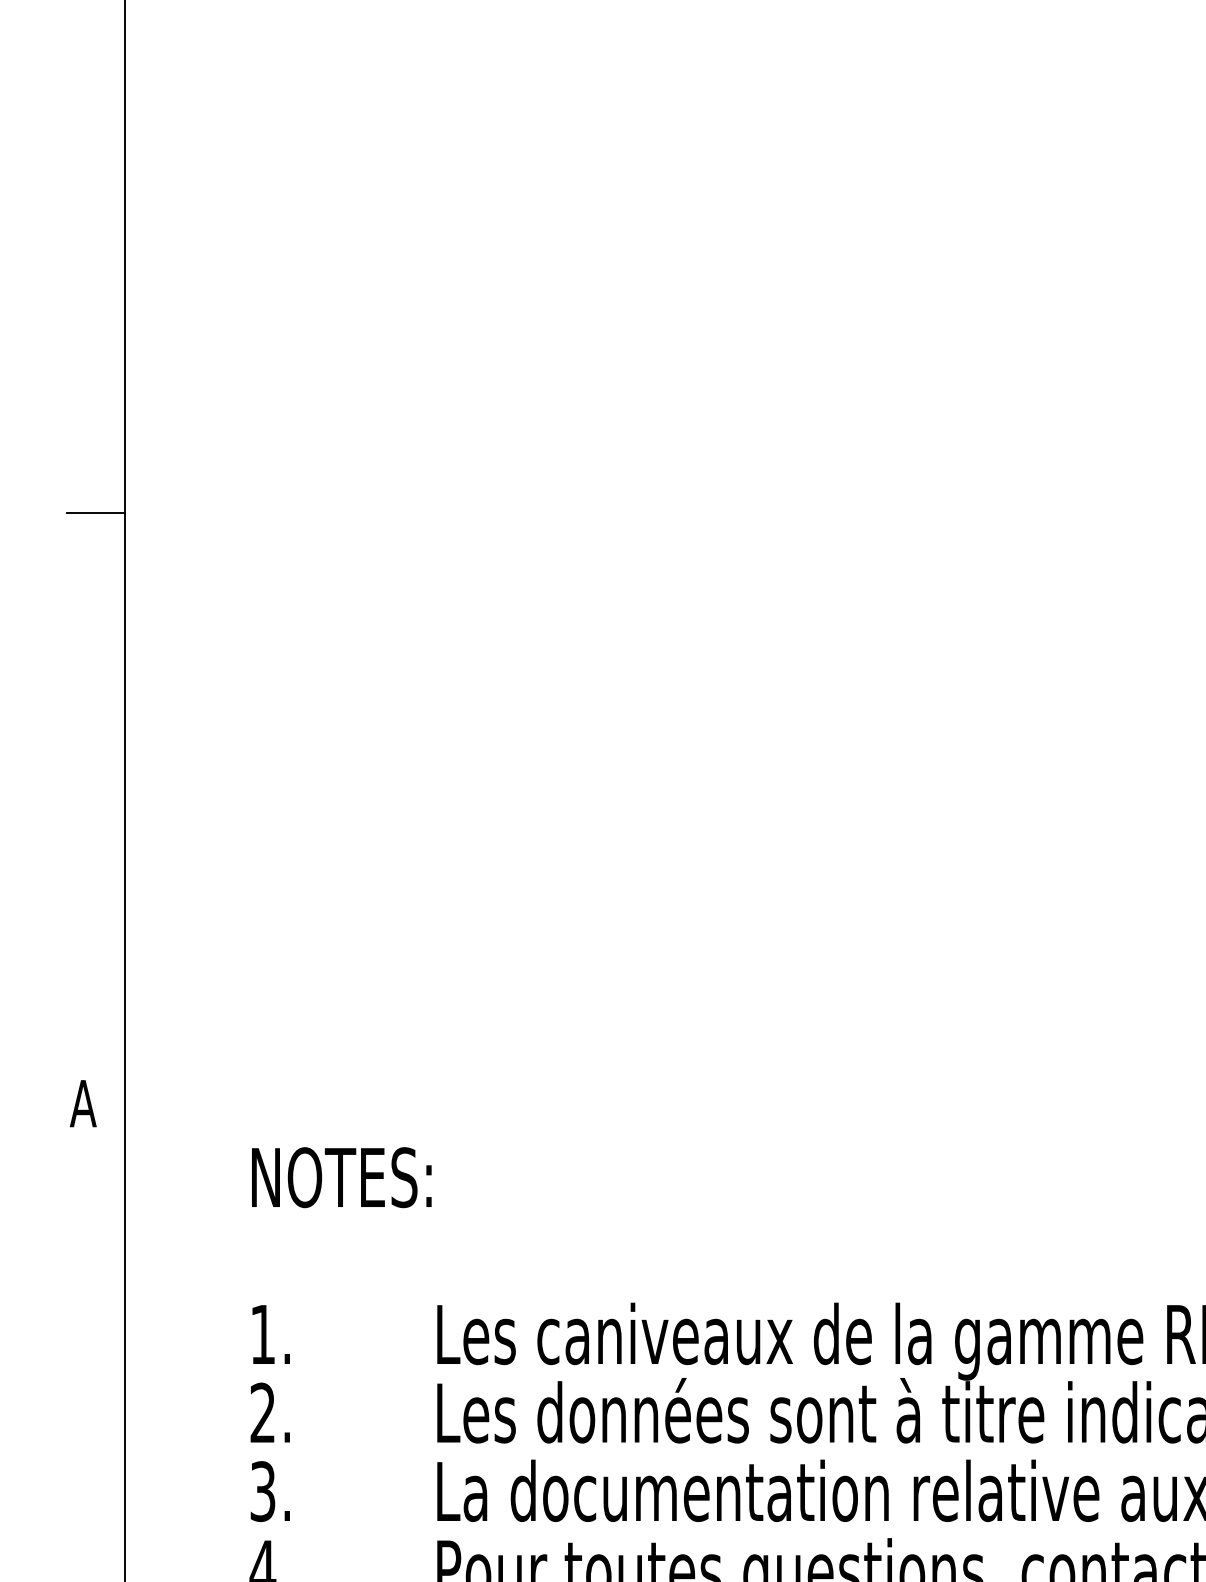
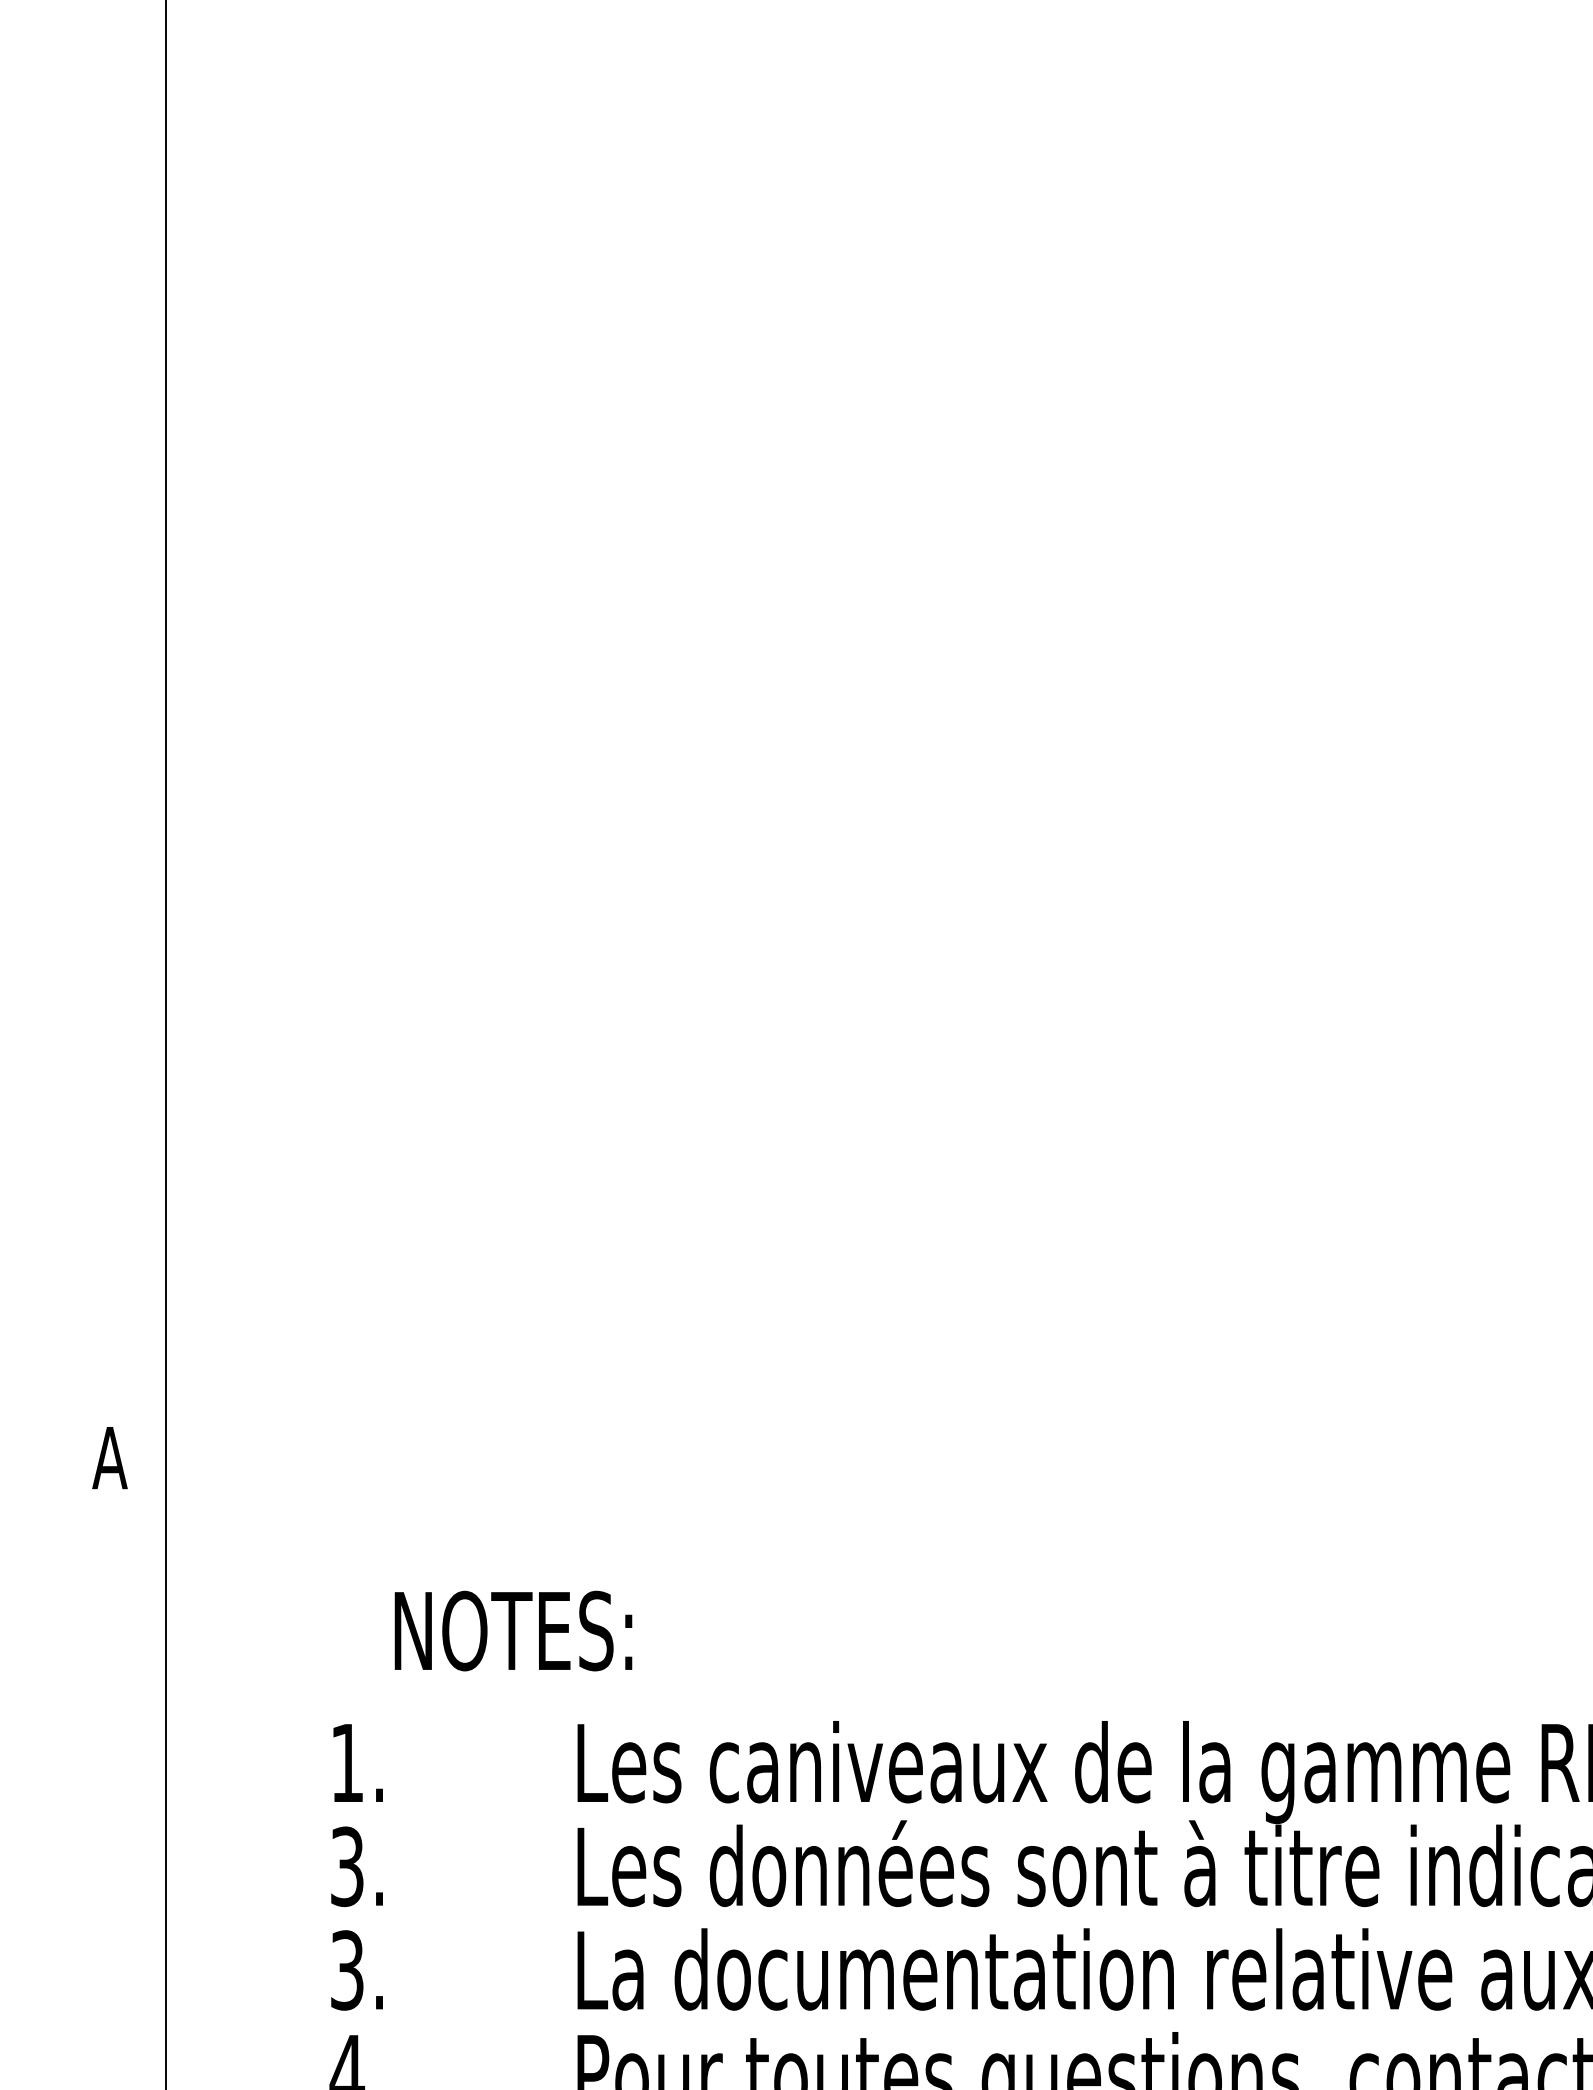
line: (95, 512) -> (126, 677), removed
text: (341, 1177) -> (513, 1630), moved
text: (262, 1412) -> (346, 1866), 2. -> 3.

